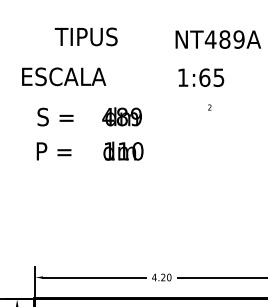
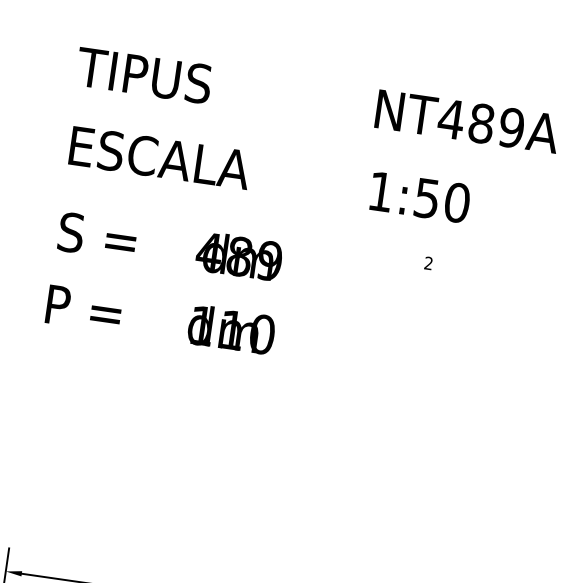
text: (85, 36) -> (142, 74), moved
text: (64, 76) -> (161, 157), moved
text: (211, 77) -> (441, 200), 1:65 -> 1:50

